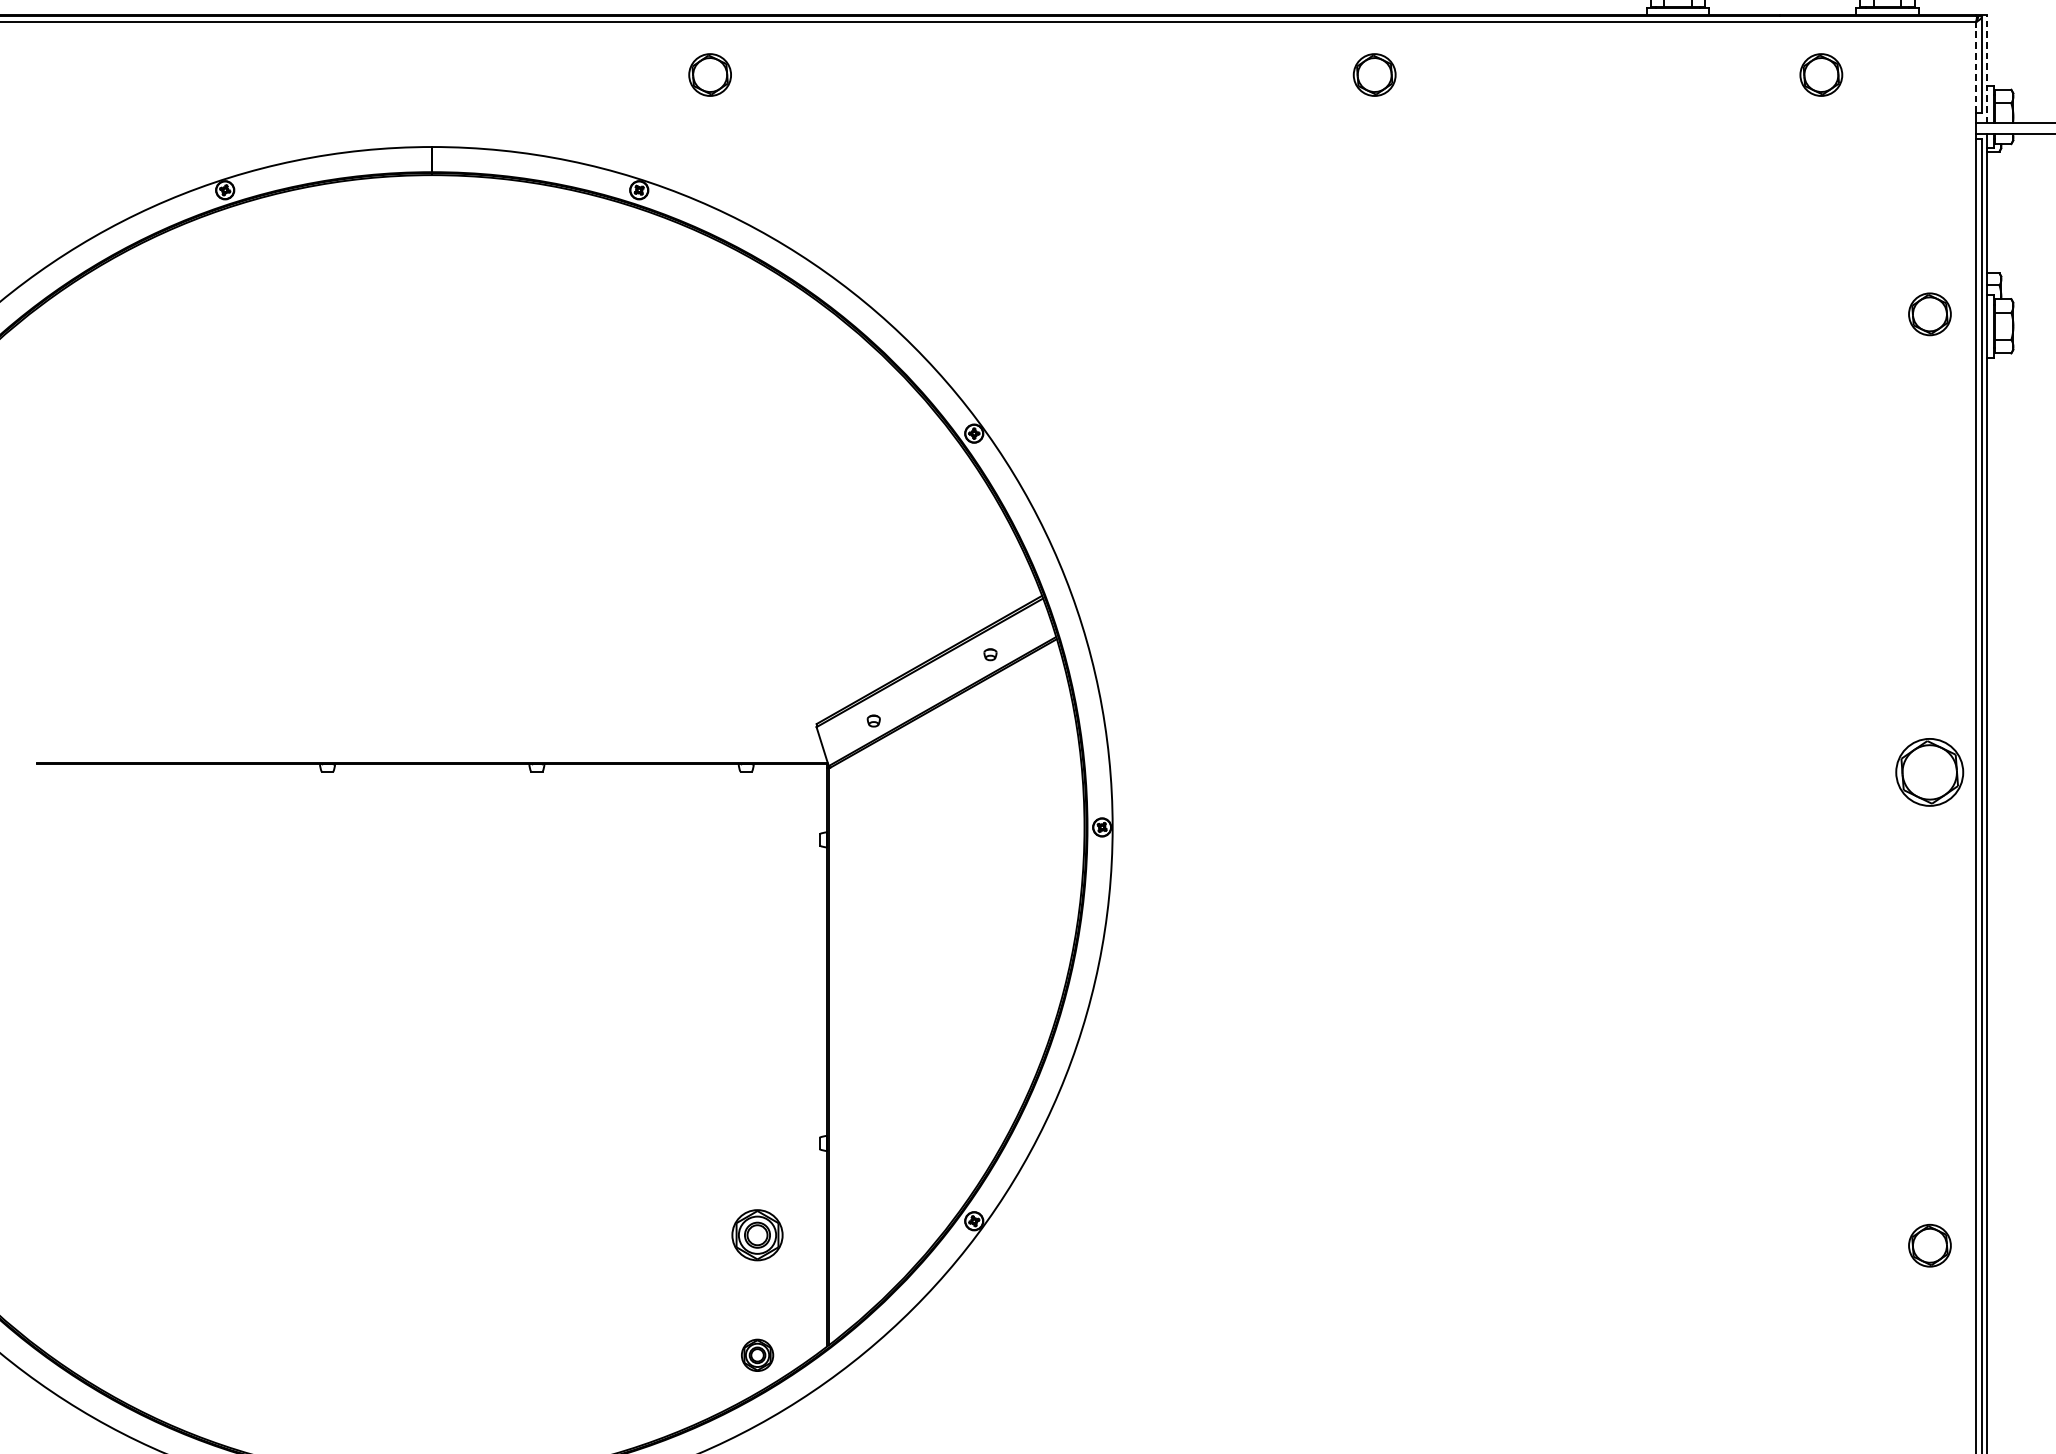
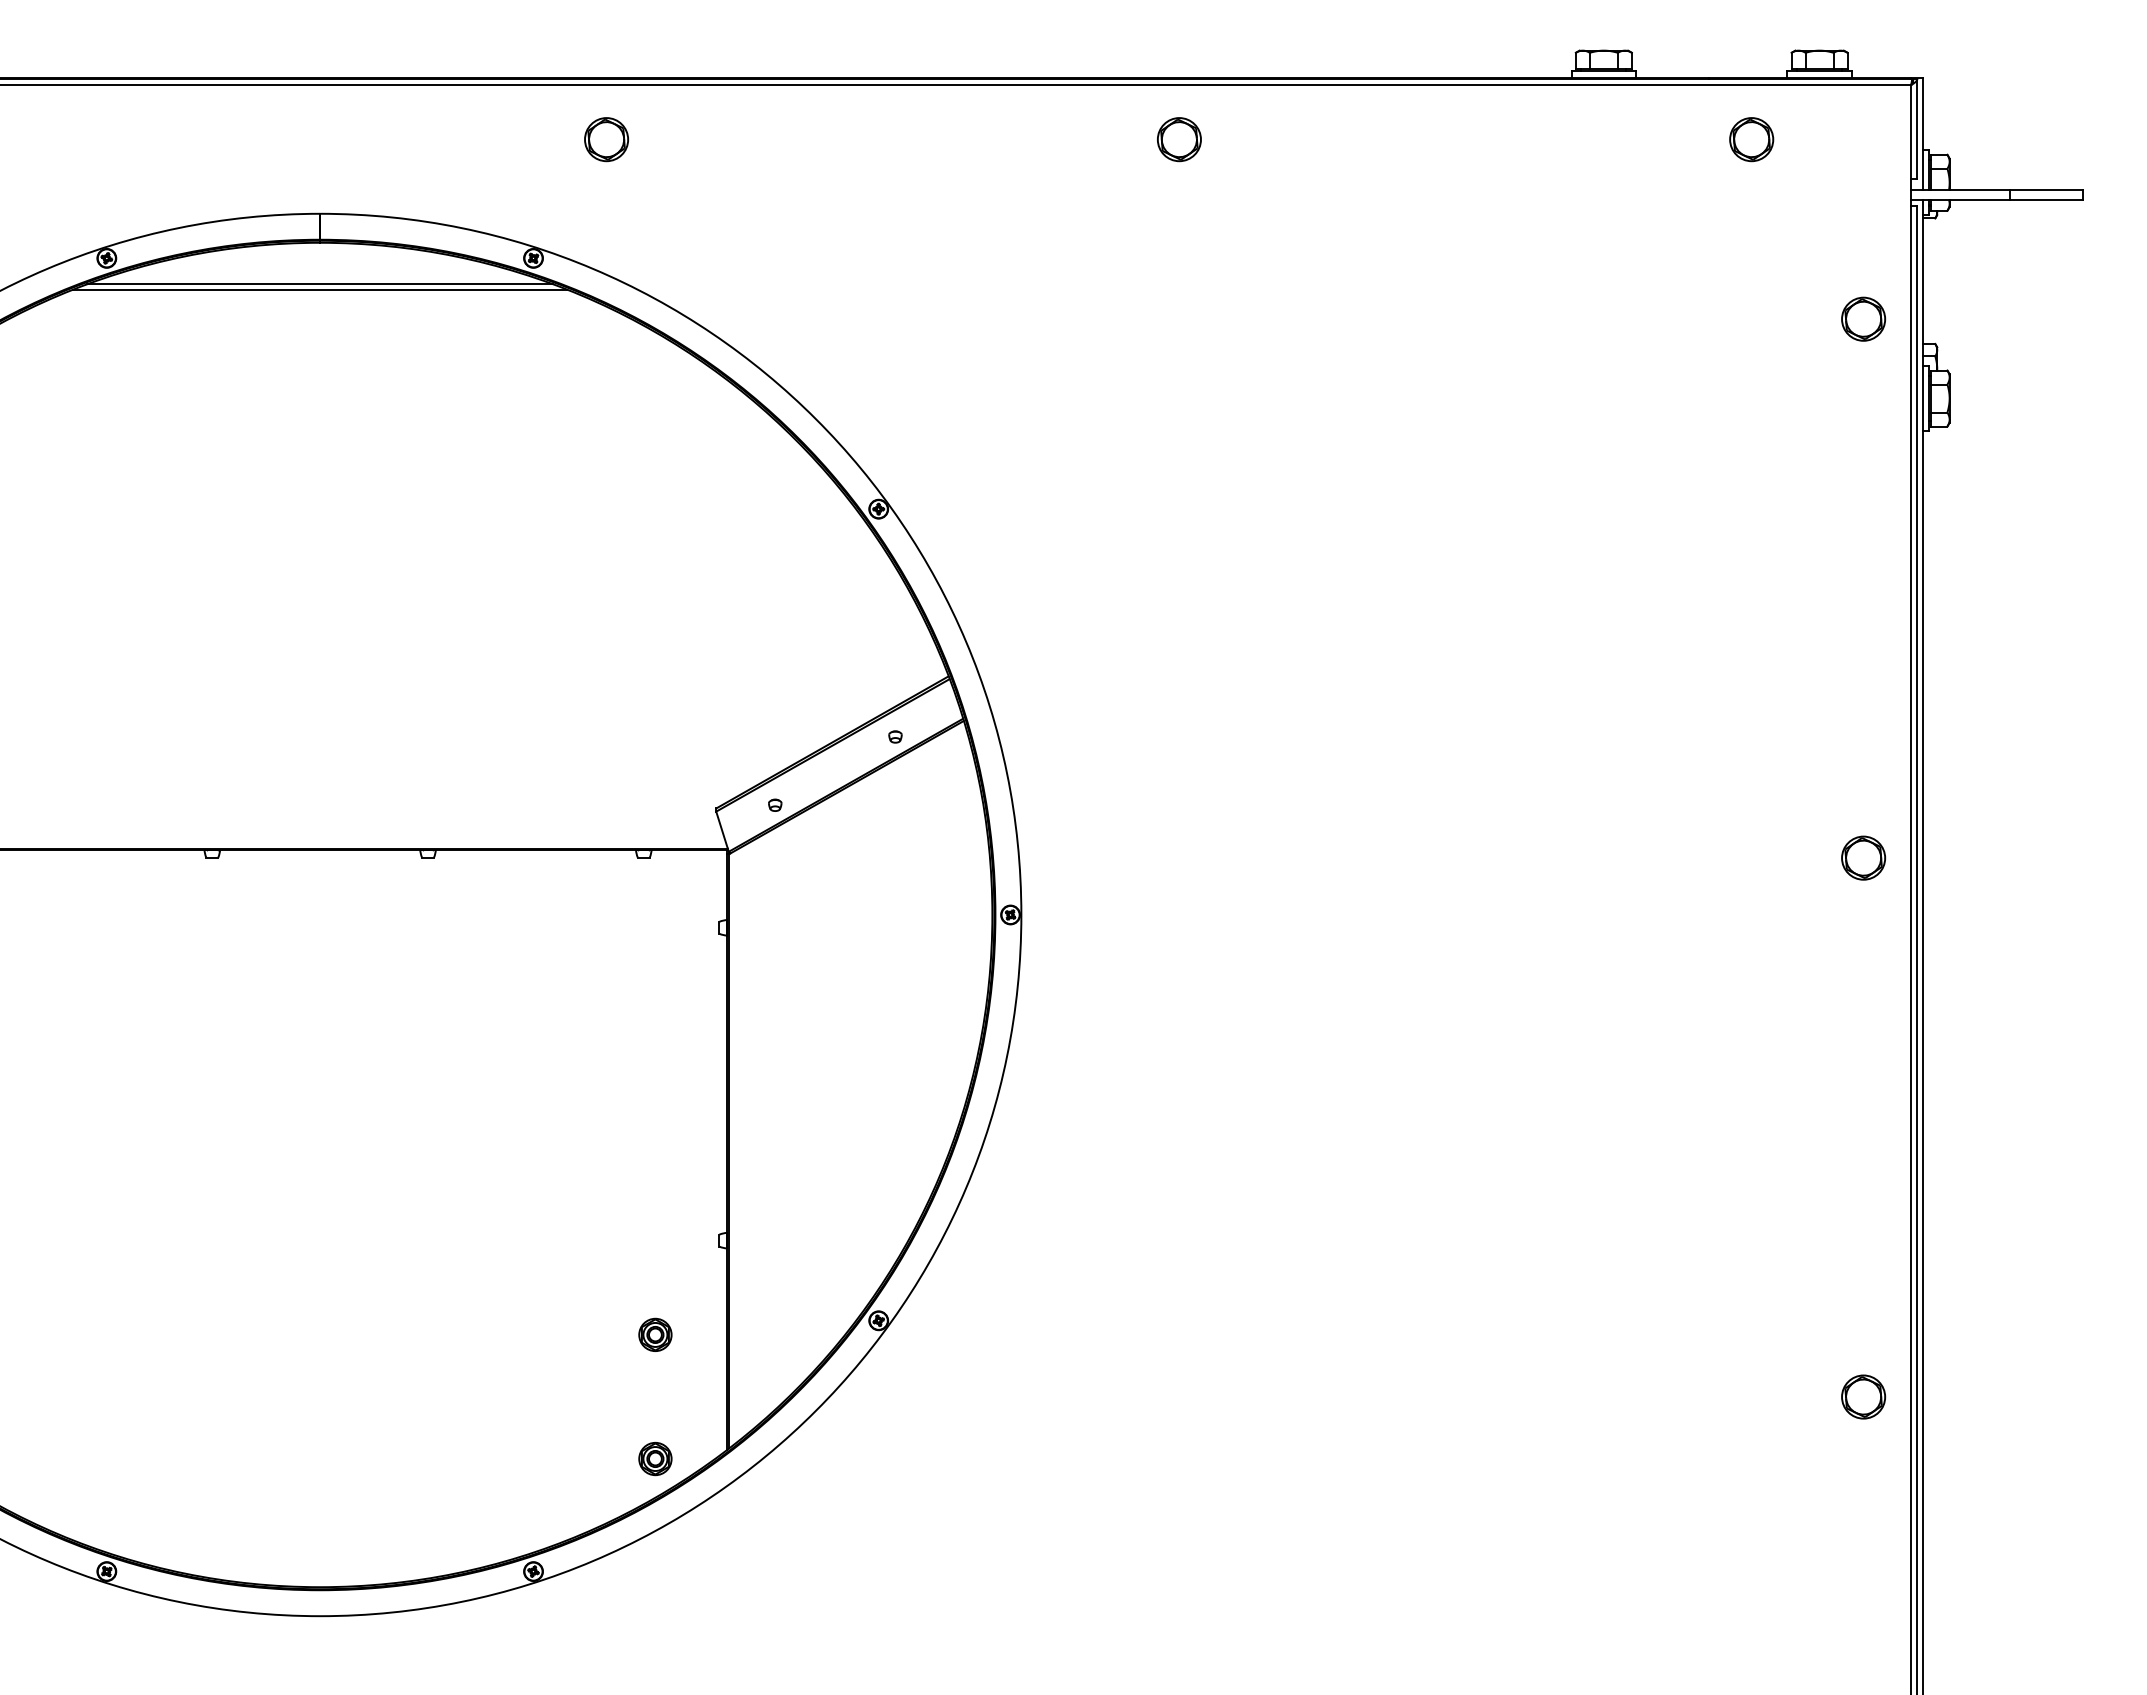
line: (1976, 67) -> (1911, 131), dashed -> solid
line: (1987, 69) -> (1922, 133), dashed -> solid
part: (1374, 74) -> (1179, 139), moved
line: (432, 215) -> (320, 284), added
line: (431, 220) -> (319, 289), added
part: (1929, 313) -> (1863, 318), moved
part: (1929, 771) -> (1863, 857), size x0.62
part: (757, 1234) -> (655, 1334), size x0.62
part: (1929, 1245) -> (1863, 1396), moved

